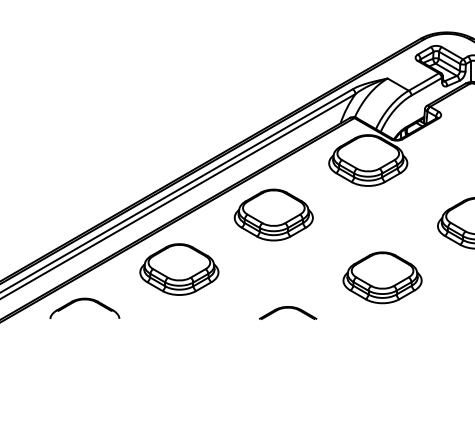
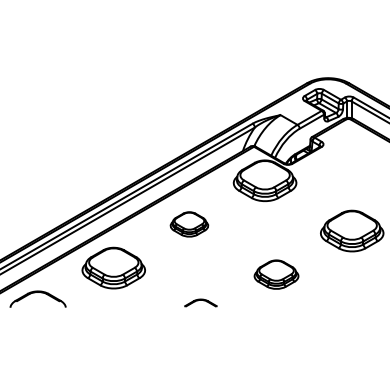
part: (273, 215) -> (189, 224), size x0.6
part: (382, 277) -> (276, 274), size x0.7
part: (287, 312) -> (200, 302), size x0.7

